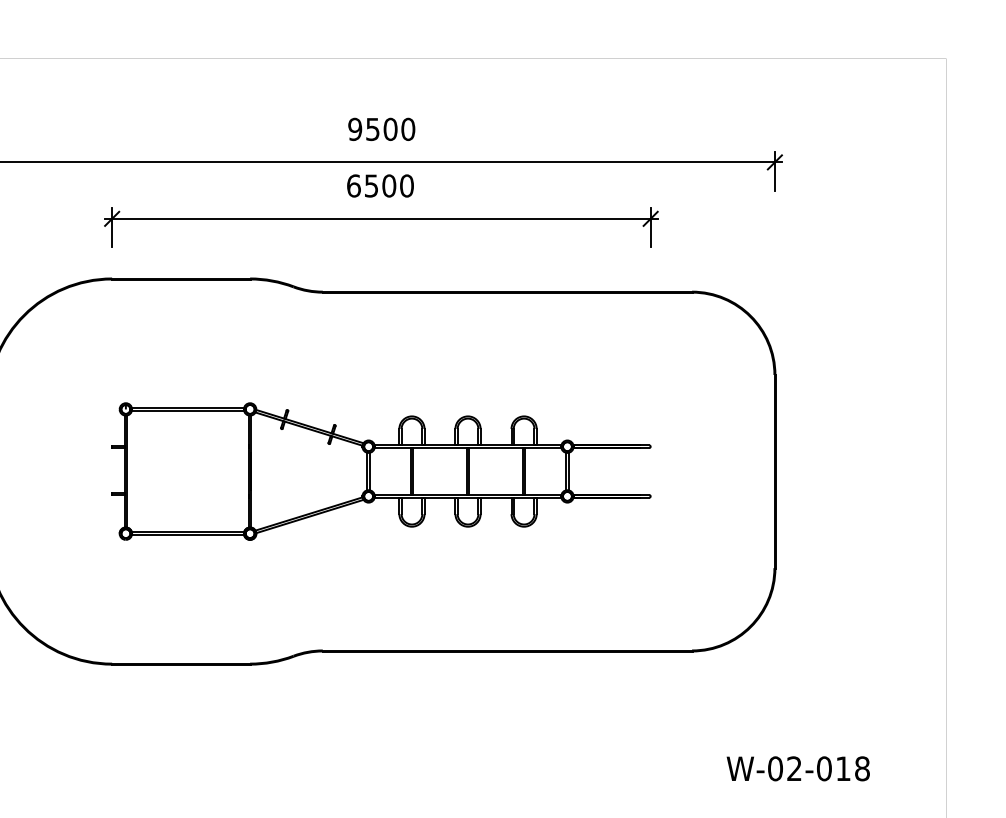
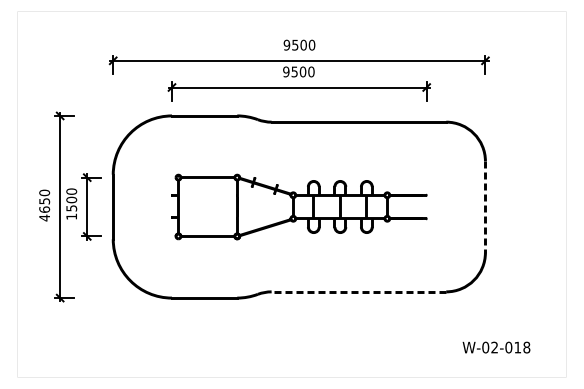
text: (354, 185) -> (286, 71), 6500 -> 9500
line: (775, 472) -> (485, 207), solid -> dashed
line: (506, 650) -> (358, 291), solid -> dashed

